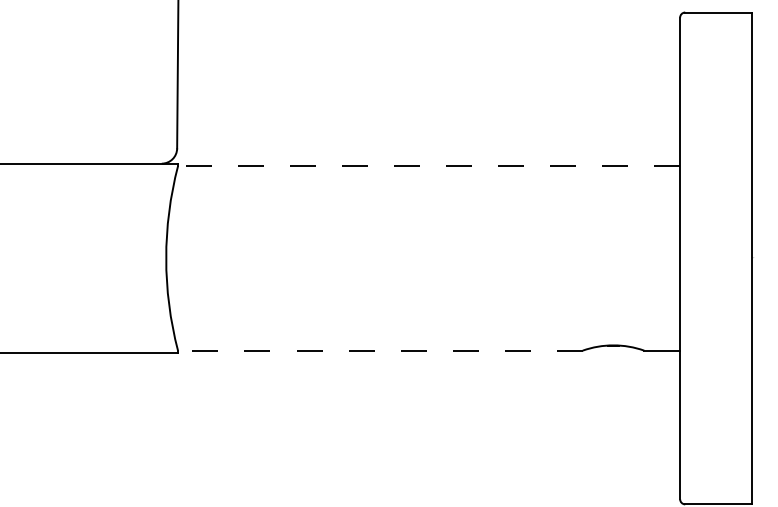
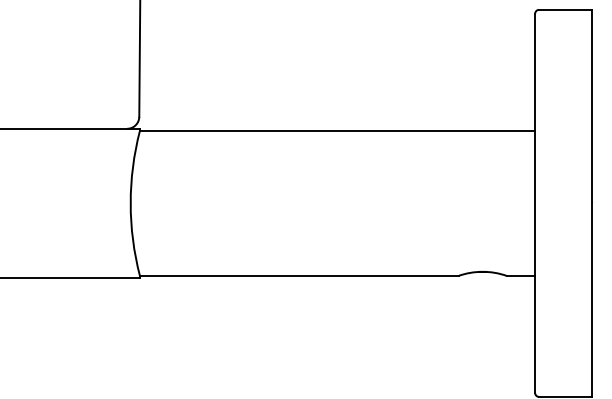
line: (429, 165) -> (337, 130), dashed -> solid
line: (379, 350) -> (298, 275), dashed -> solid

